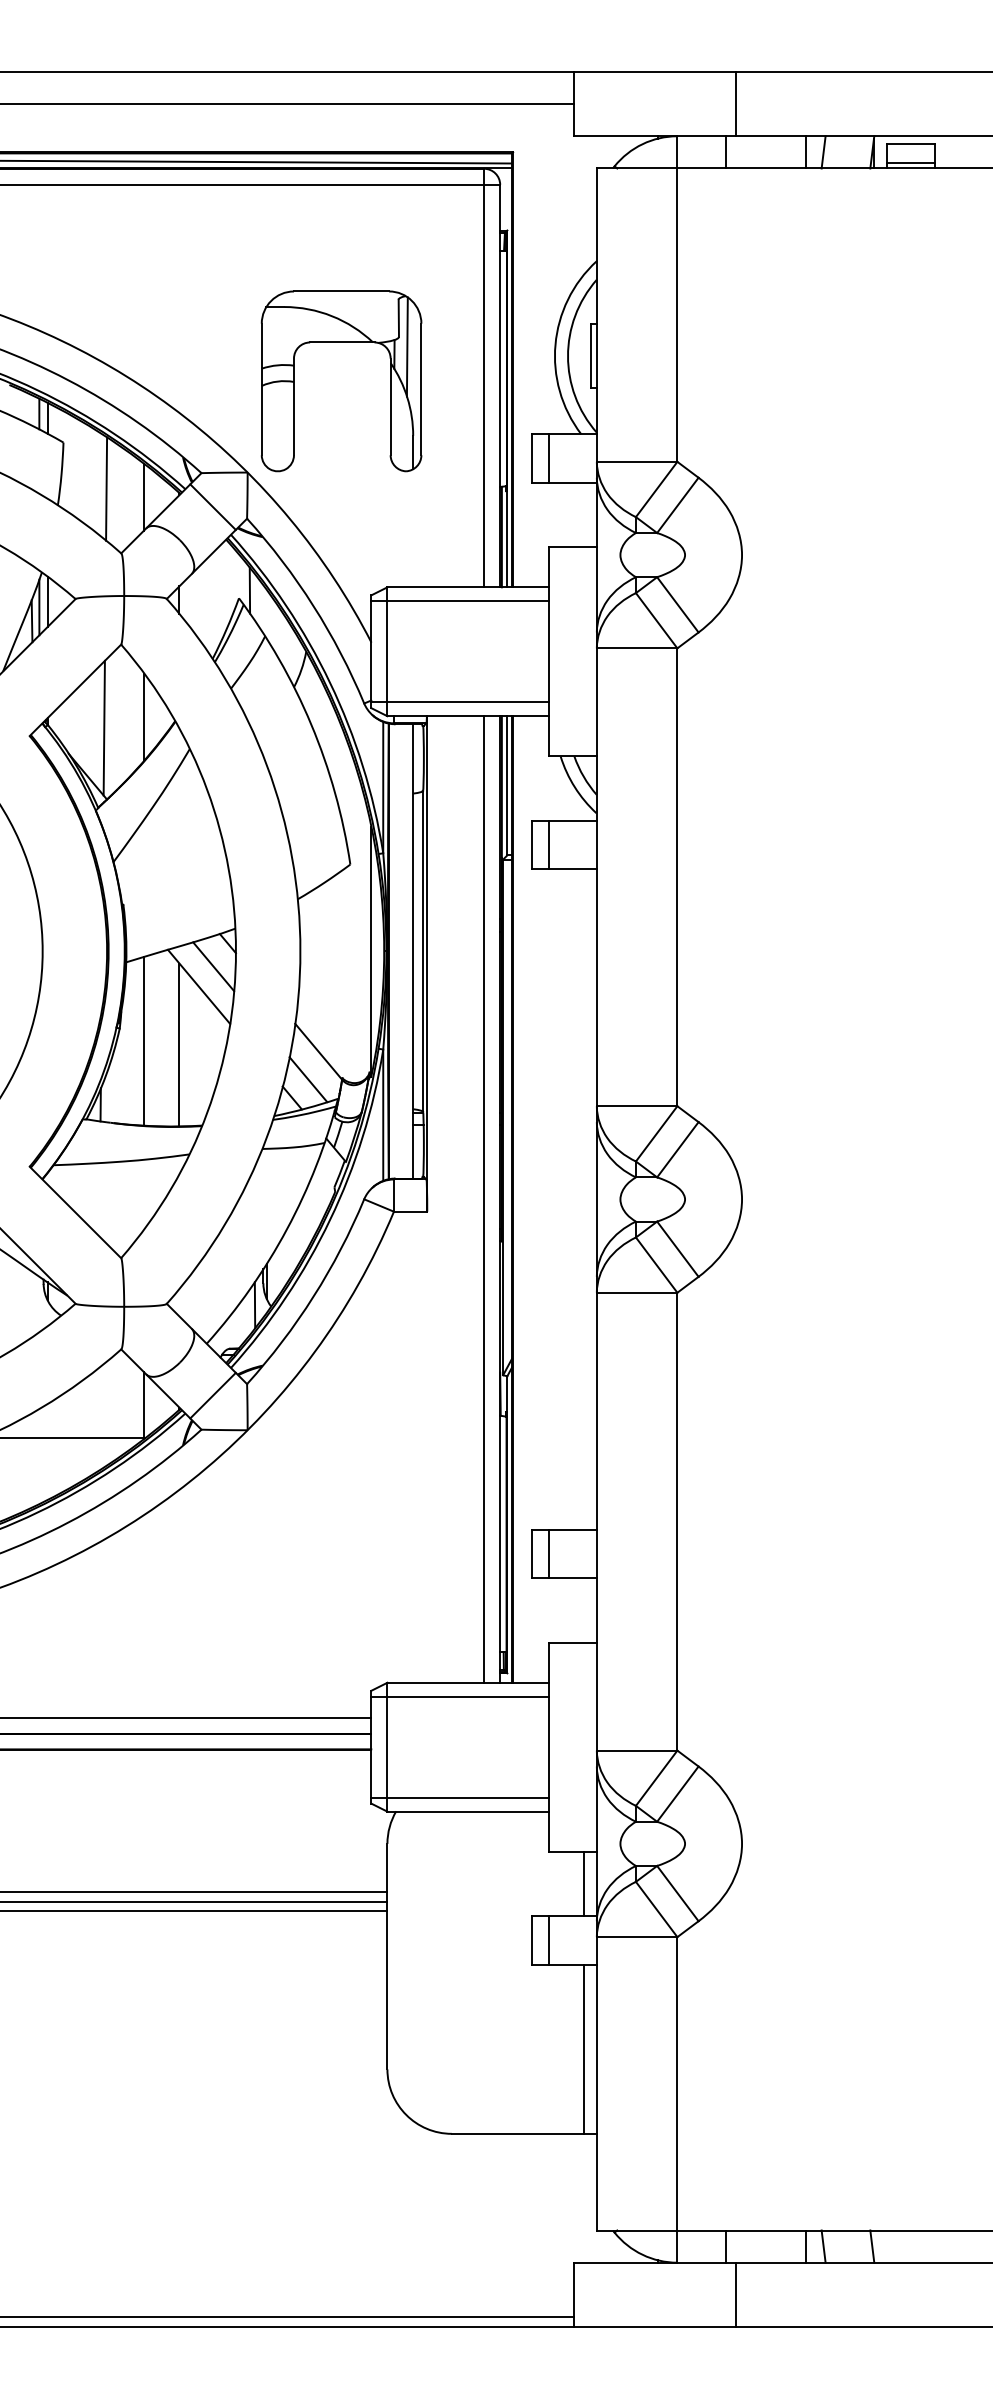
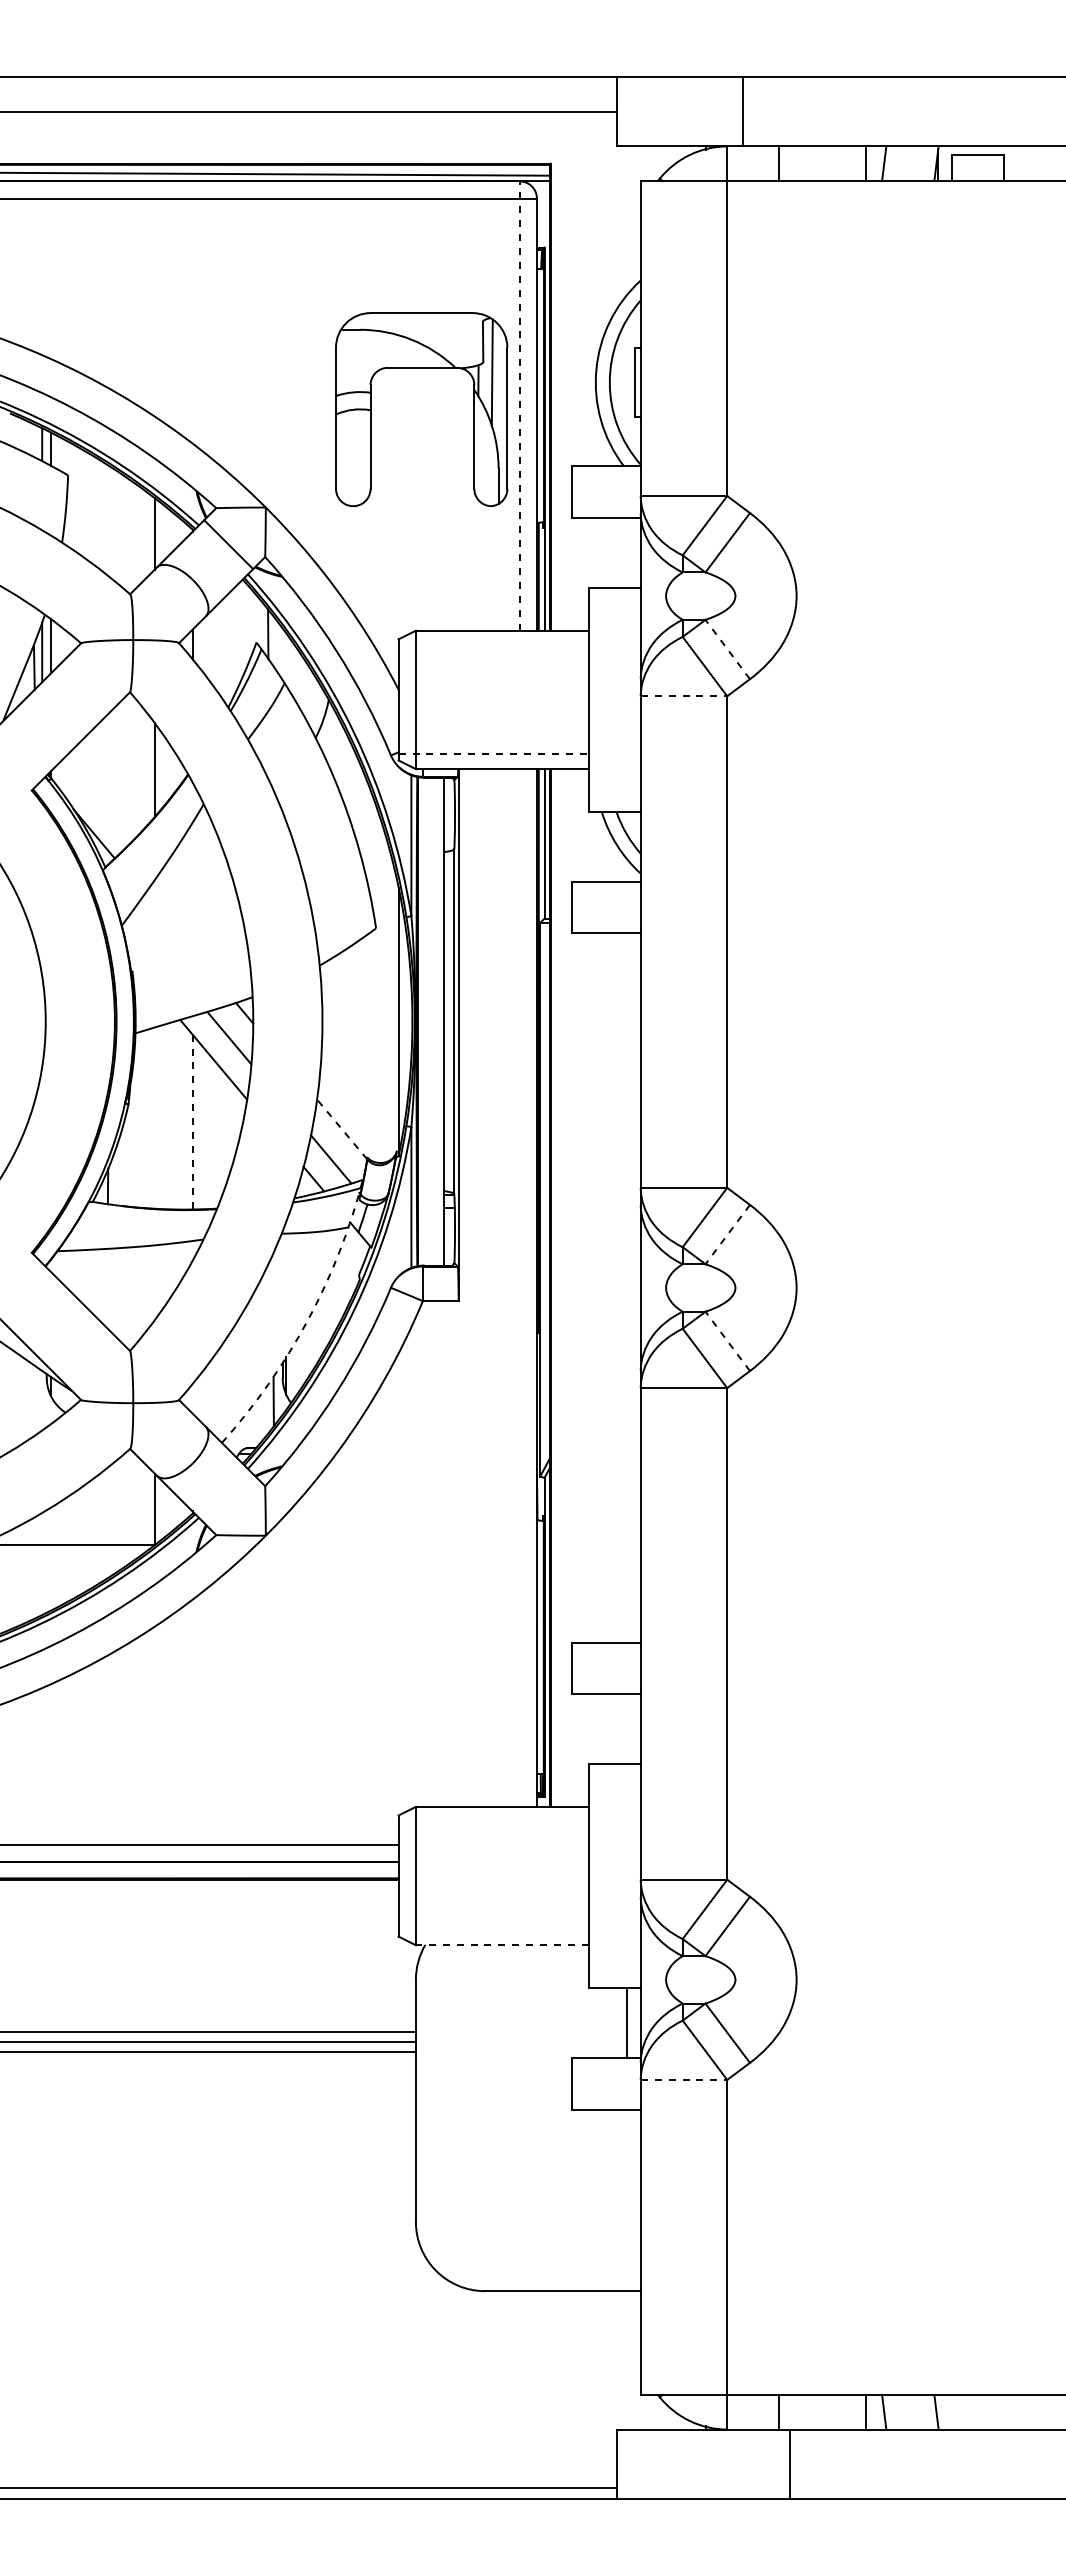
line: (735, 103) -> (742, 111), moved
line: (910, 163) -> (977, 175), removed
part: (341, 343) -> (421, 368), moved
line: (483, 378) -> (519, 406), solid -> dashed
line: (548, 458) -> (588, 492), removed
line: (105, 488) -> (113, 524), removed
line: (459, 601) -> (493, 645), removed
line: (677, 604) -> (727, 649), solid -> dashed
line: (637, 648) -> (684, 696), solid -> dashed
line: (460, 702) -> (494, 754), solid -> dashed
line: (103, 727) -> (111, 781), removed
line: (548, 845) -> (588, 907), removed
line: (143, 1040) -> (154, 1117), removed
line: (179, 1045) -> (192, 1122), solid -> dashed
line: (318, 1051) -> (341, 1129), solid -> dashed
line: (677, 1150) -> (727, 1235), solid -> dashed
line: (483, 1199) -> (519, 1287), removed
arc: (287, 1228) -> (308, 1319), solid -> dashed
line: (677, 1248) -> (727, 1340), solid -> dashed
line: (212, 1395) -> (228, 1498), removed
line: (548, 1553) -> (588, 1668), removed
line: (459, 1696) -> (493, 1821), removed
line: (459, 1797) -> (493, 1930), removed
line: (467, 1811) -> (501, 1945), solid -> dashed
line: (637, 1936) -> (684, 2079), solid -> dashed
line: (548, 1940) -> (588, 2083), removed
line: (583, 2049) -> (626, 2200), removed

